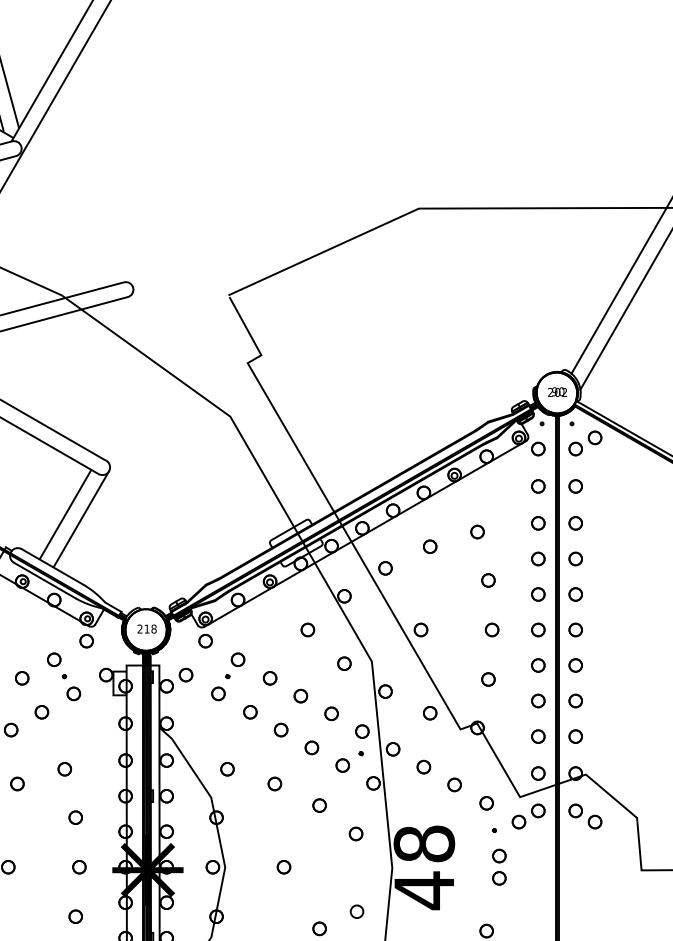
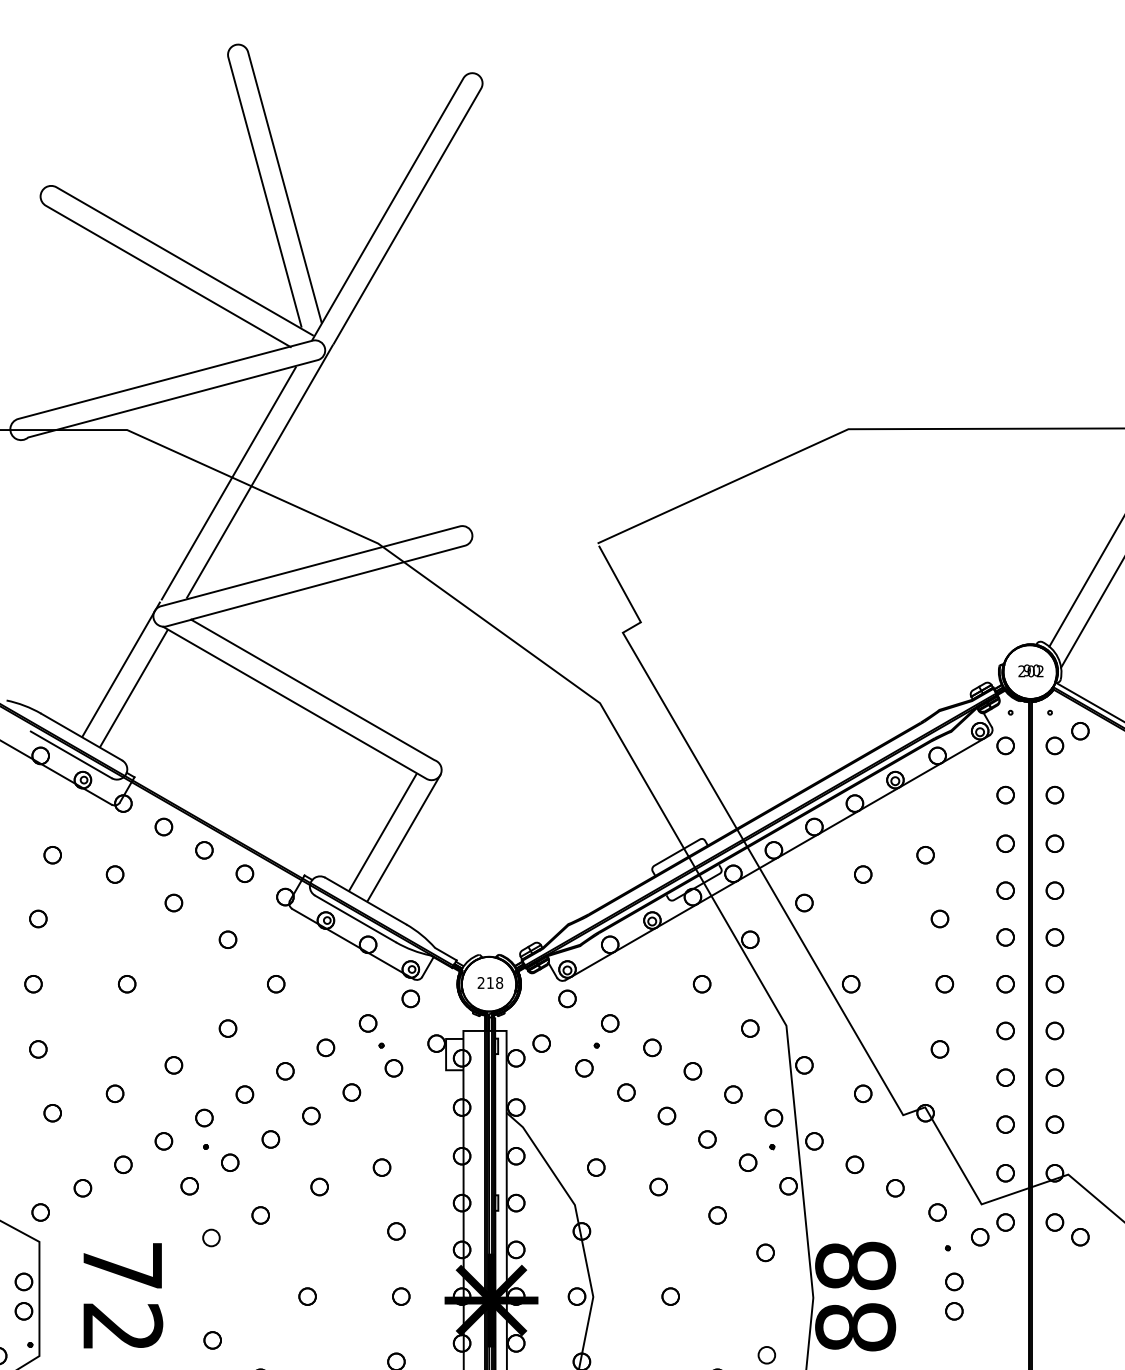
text: (424, 890) -> (855, 1327), 48 -> 88

